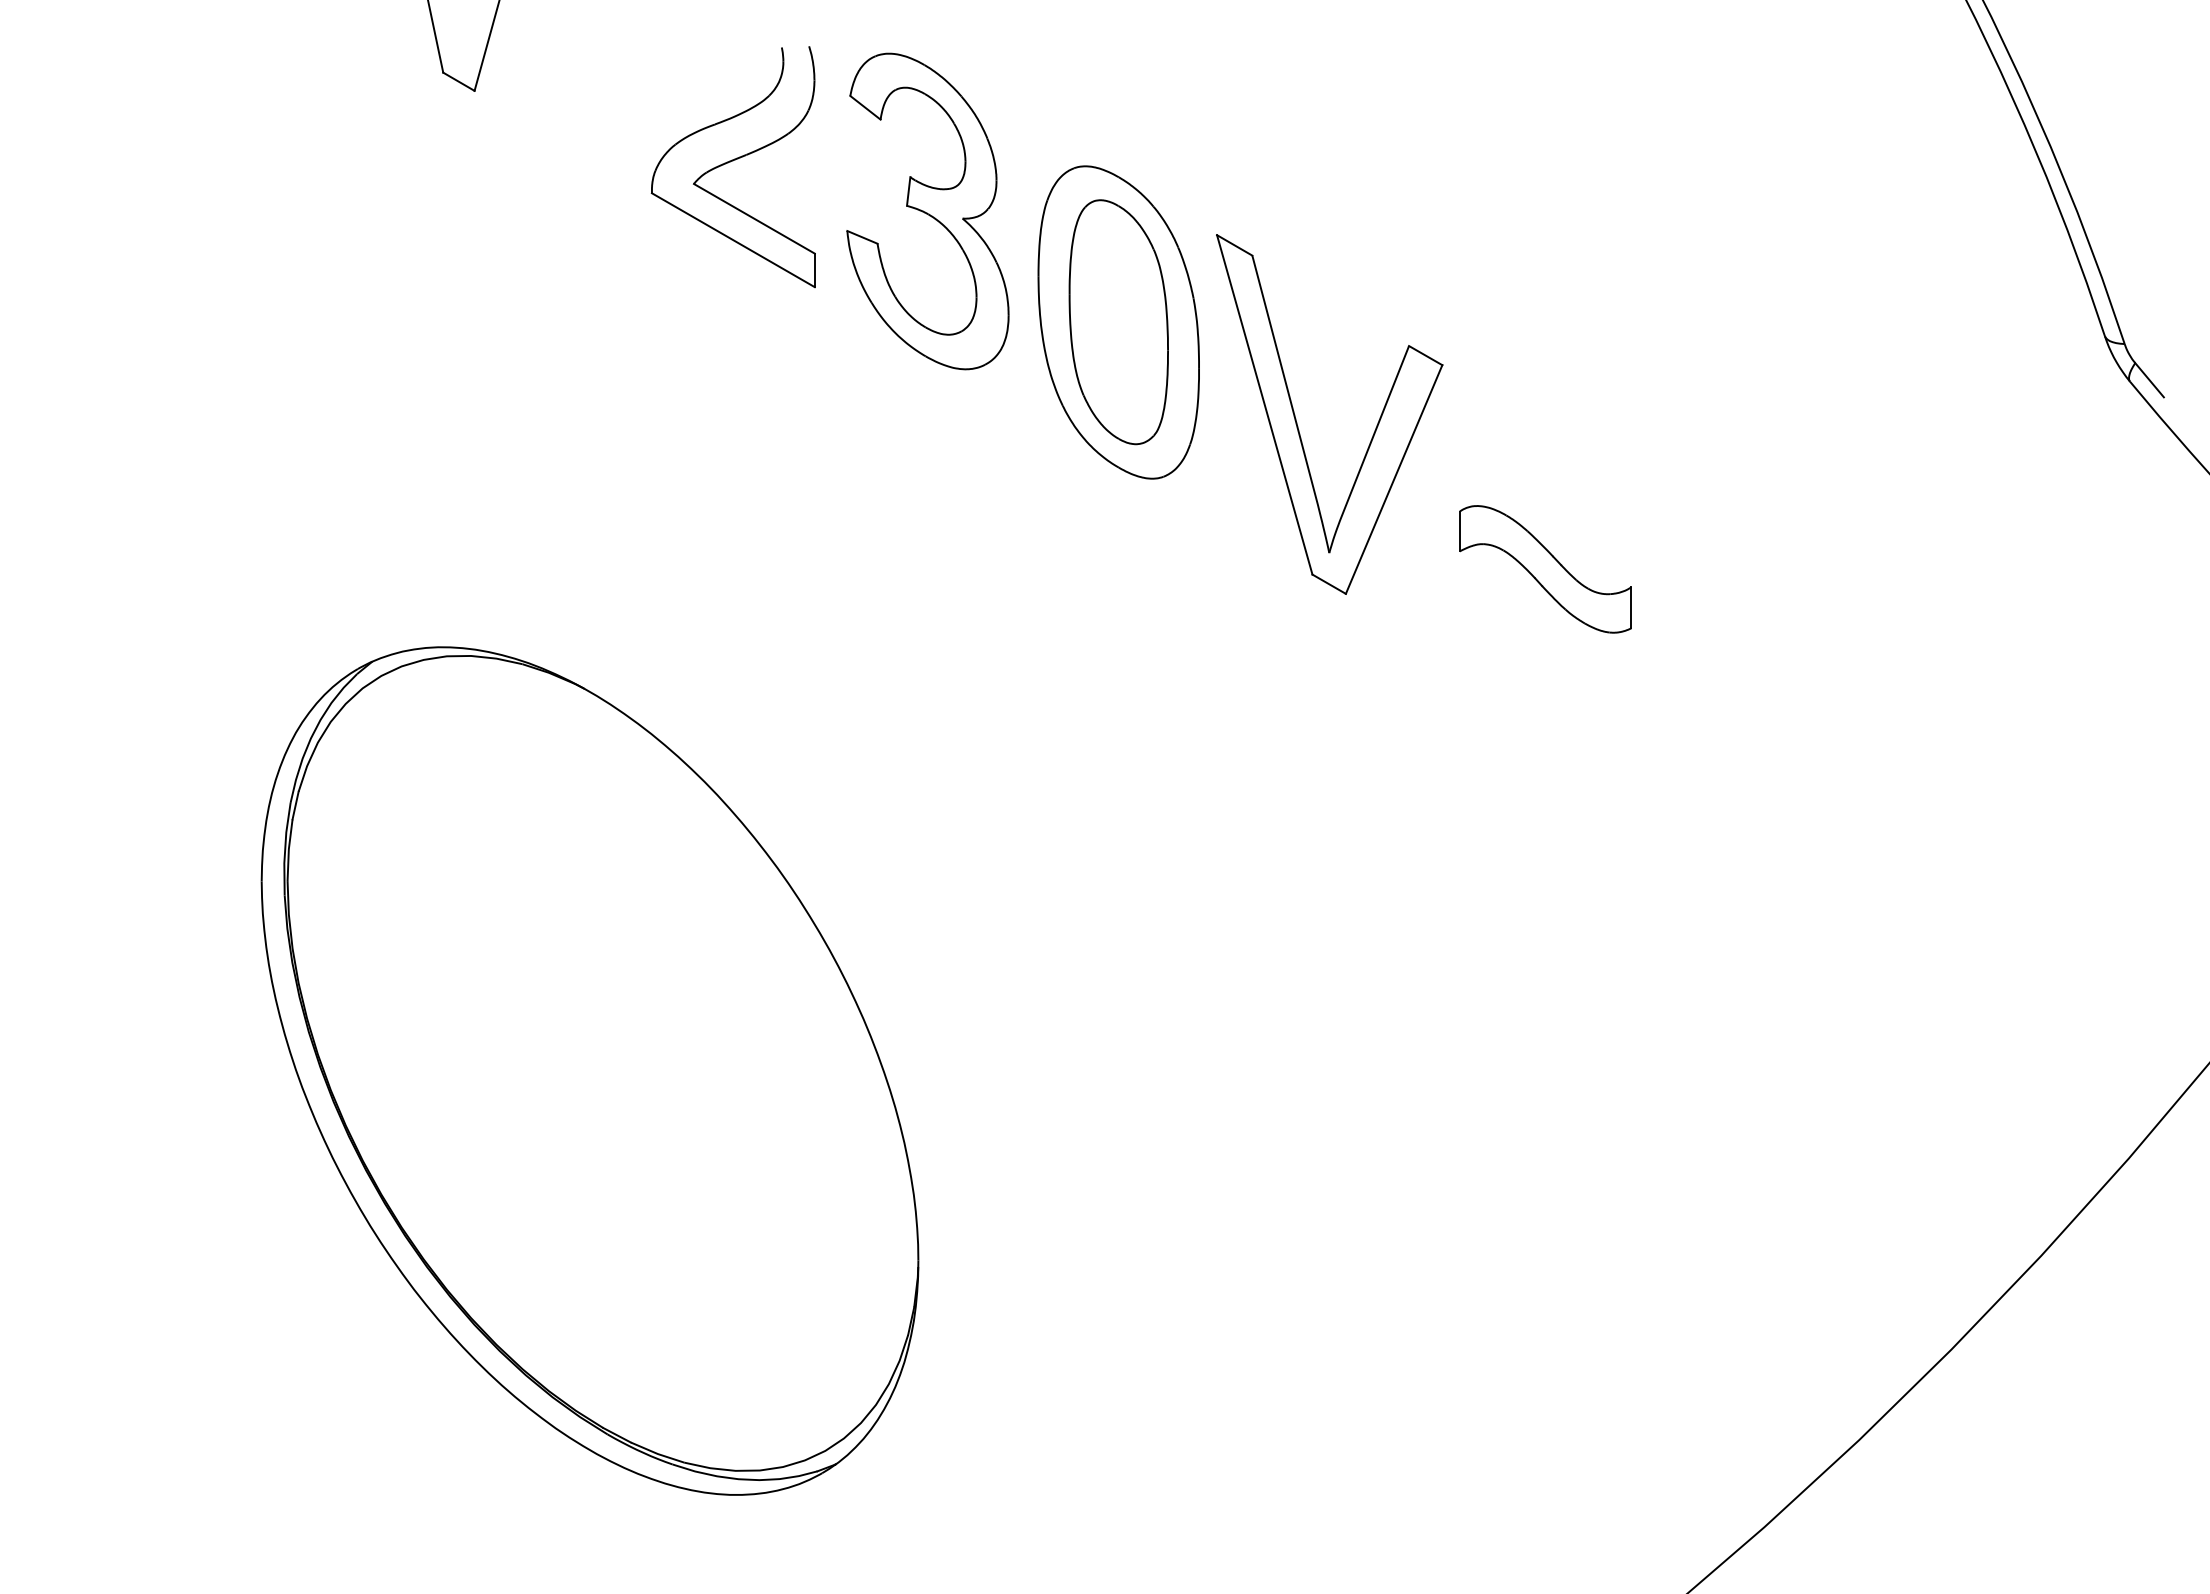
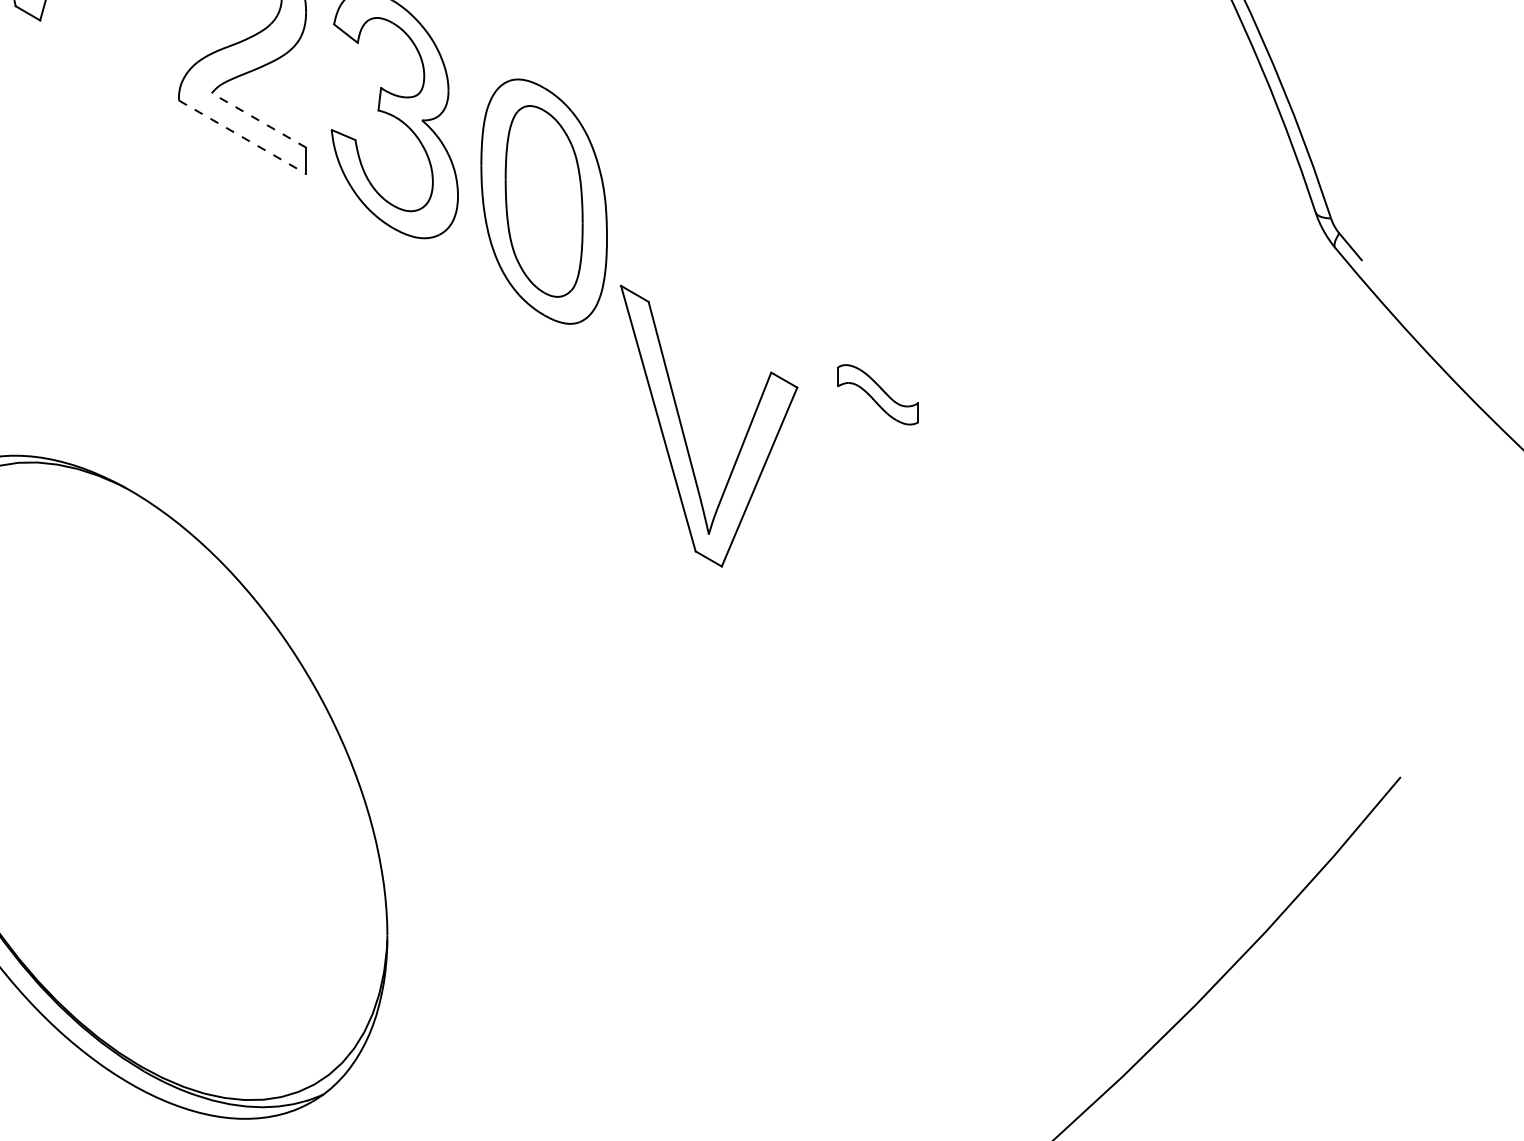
line: (754, 218) -> (259, 120), solid -> dashed
line: (733, 240) -> (242, 137), solid -> dashed
part: (1297, 422) -> (683, 432), moved
part: (1545, 569) -> (877, 394), size x0.6

